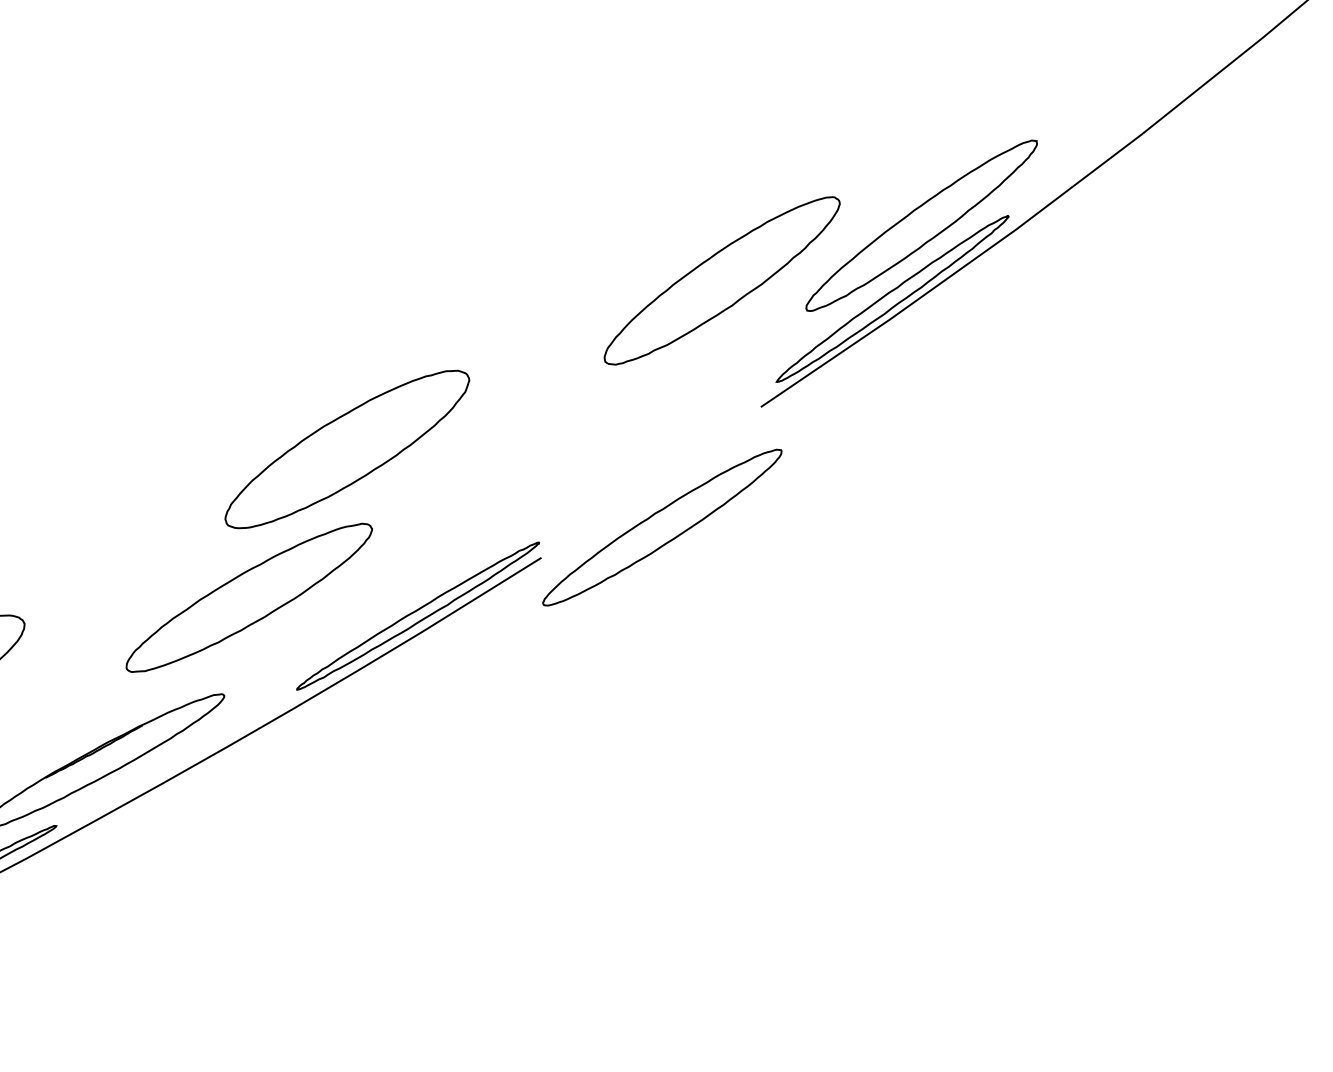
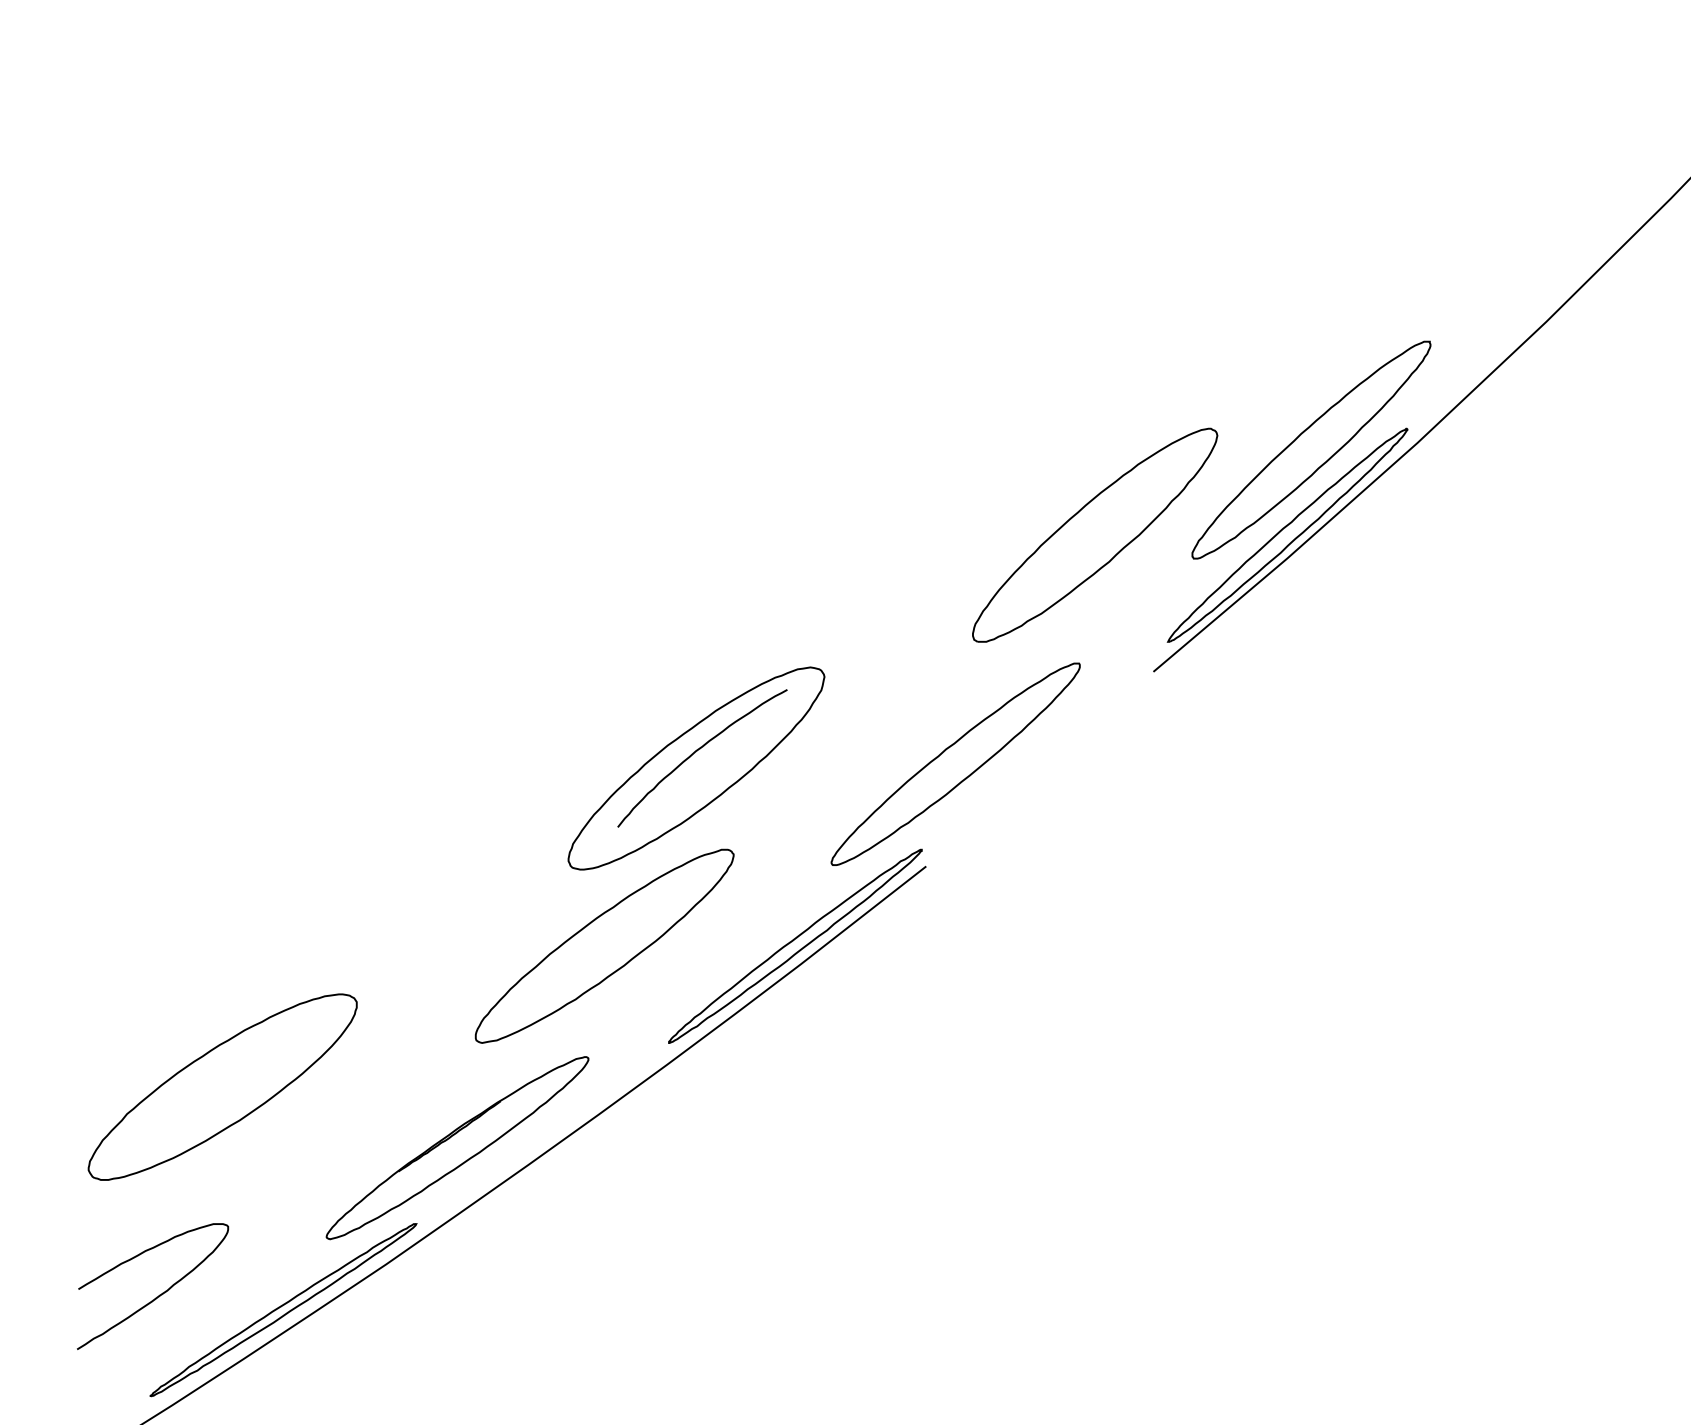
curve: (348, 435) -> (696, 752), added
part: (662, 526) -> (955, 763), moved

